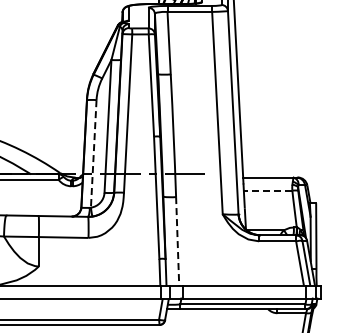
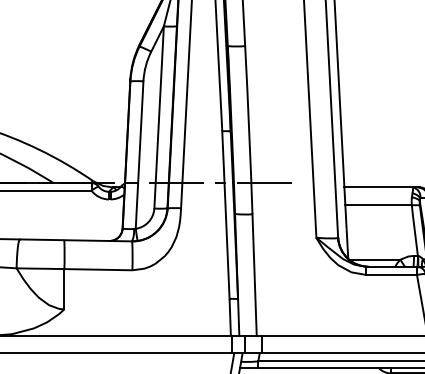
line: (93, 153) -> (139, 154), dashed -> solid
line: (267, 190) -> (377, 205), dashed -> solid
line: (177, 241) -> (254, 275), dashed -> solid

